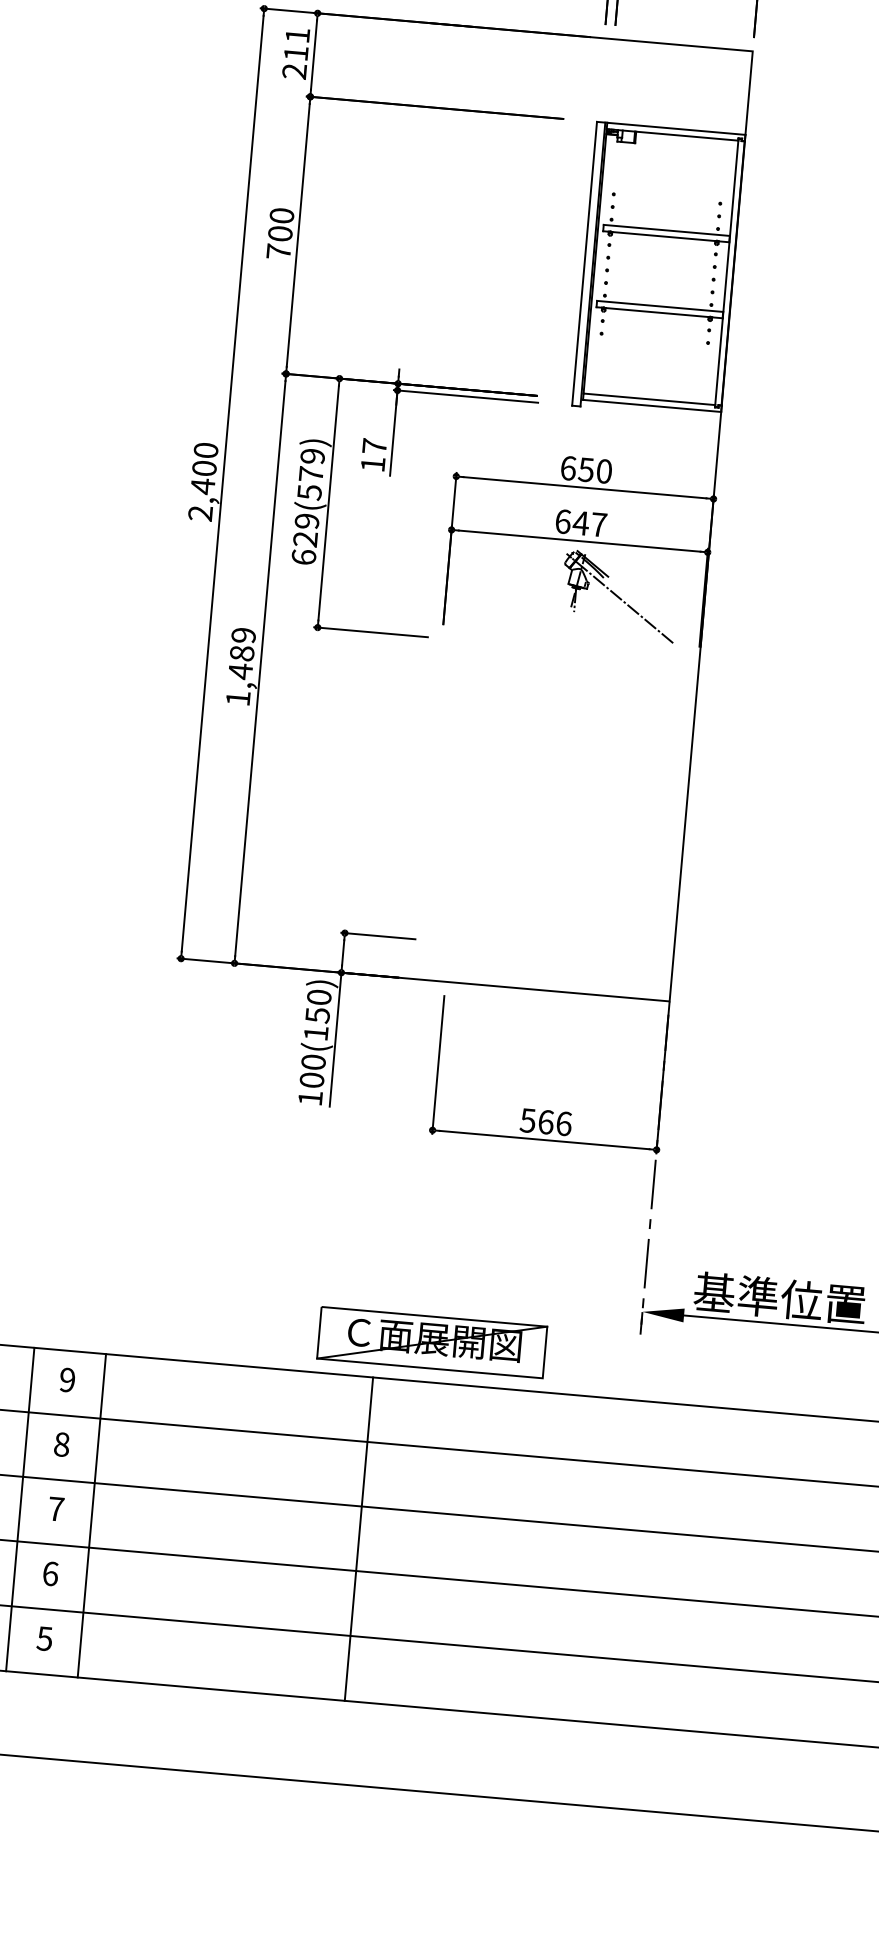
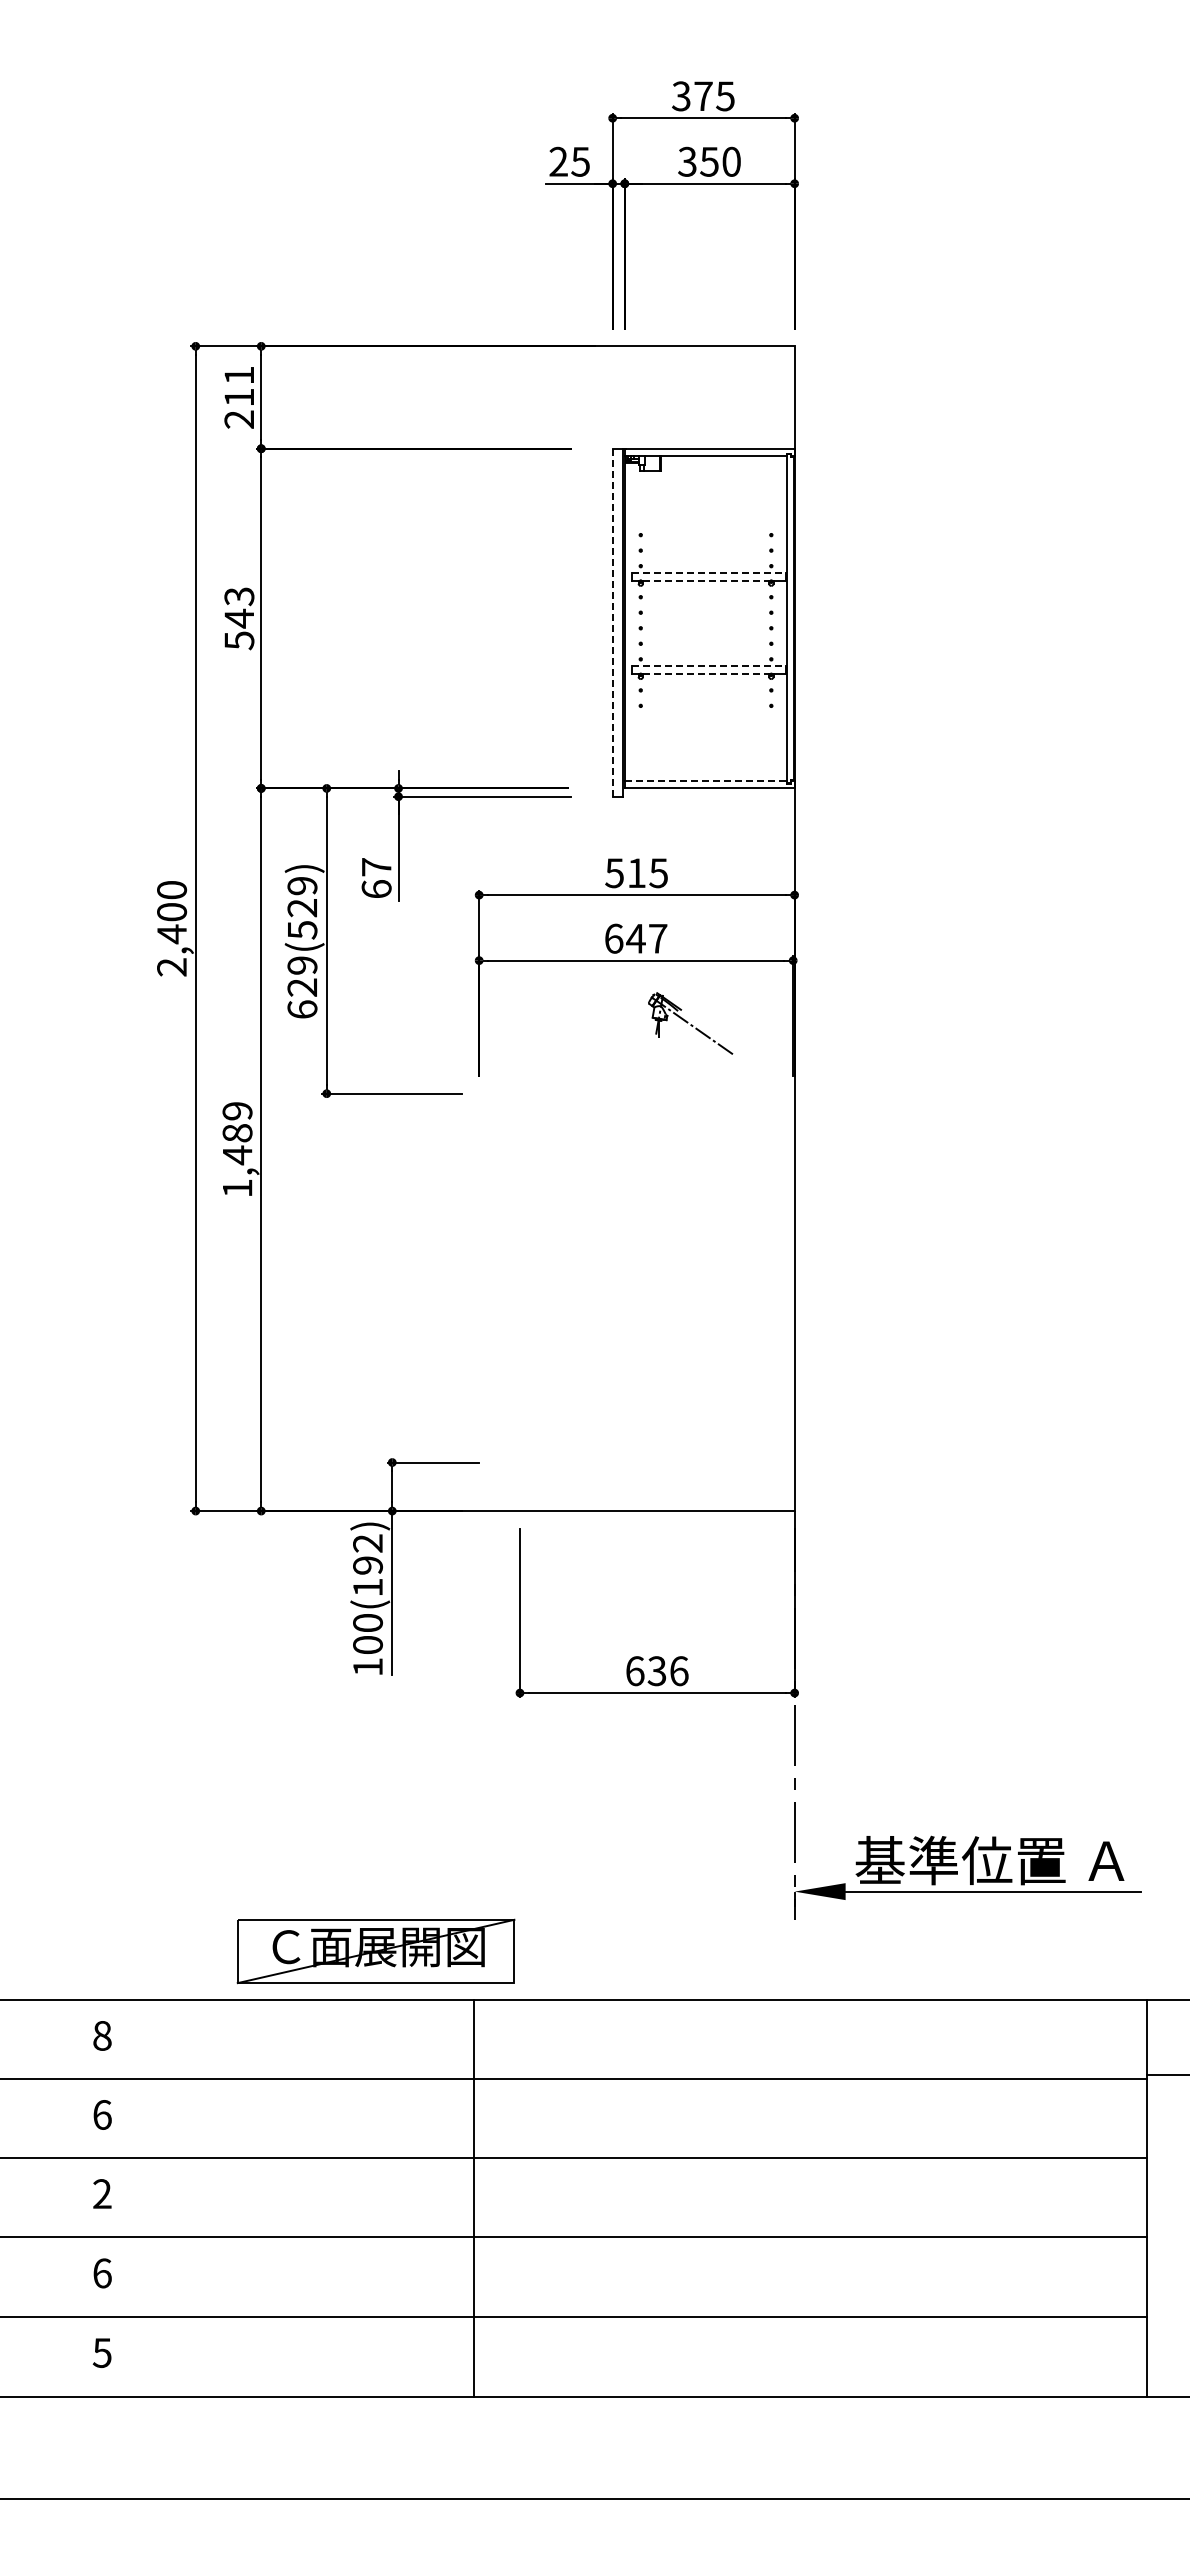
line: (667, 230) -> (709, 573), solid -> dashed
text: (280, 233) -> (239, 618), 700 -> 543
line: (664, 236) -> (706, 581), solid -> dashed
line: (584, 263) -> (612, 622), solid -> dashed
line: (660, 306) -> (709, 666), solid -> dashed
line: (657, 312) -> (706, 674), solid -> dashed
line: (649, 399) -> (705, 780), solid -> dashed
text: (372, 463) -> (376, 888), 17 -> 67
text: (586, 470) -> (636, 873), 650 -> 515
text: (310, 473) -> (301, 907), 629(579) -> 629(529)
part: (619, 596) -> (690, 1023), size x0.6
text: (318, 1006) -> (367, 1554), 100(150) -> 100(192)
text: (536, 1121) -> (645, 1671), 566 -> 636
part: (431, 1342) -> (375, 1951), moved
text: (67, 1379) -> (102, 2035), 9 -> 8
text: (62, 1444) -> (102, 2114), 8 -> 6
text: (56, 1508) -> (102, 2193), 7 -> 2
line: (20, 1509) -> (58, 2198), removed
line: (91, 1515) -> (146, 2198), removed

